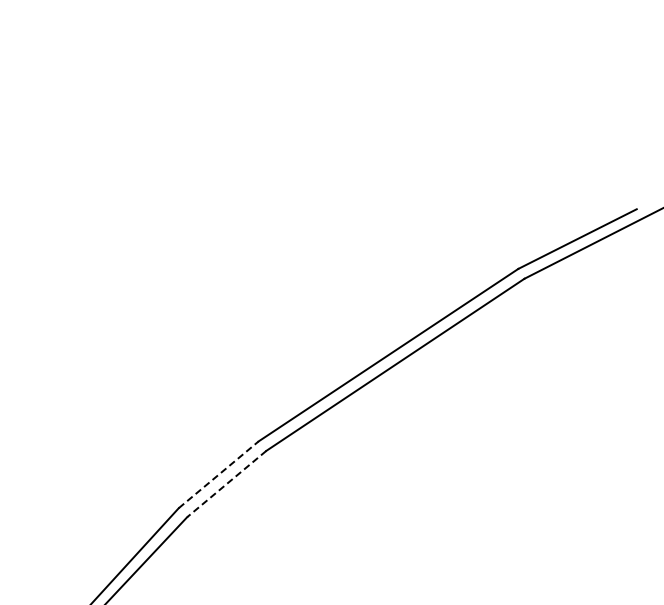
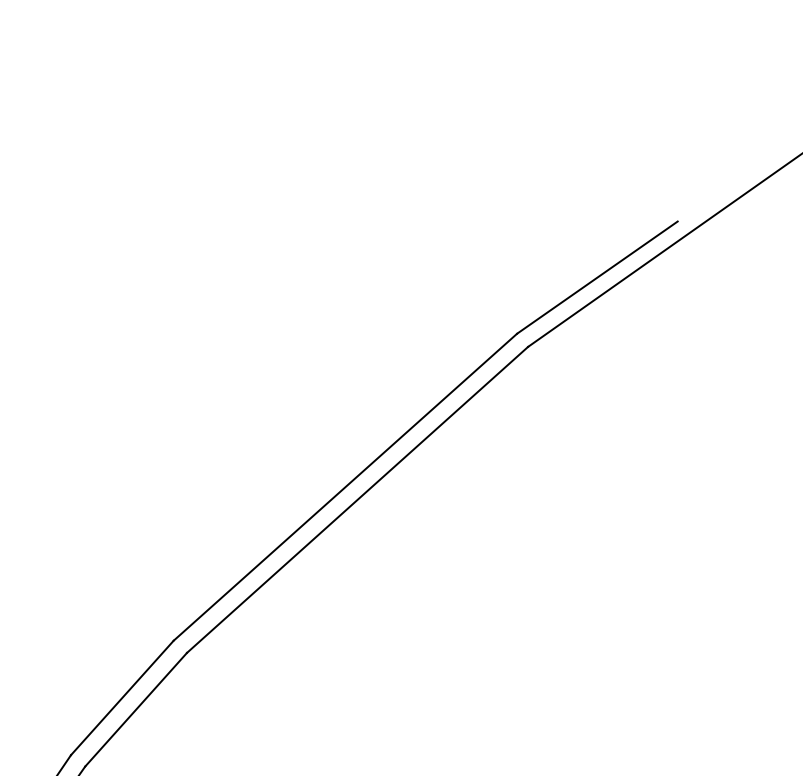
line: (219, 474) -> (123, 697), dashed -> solid
line: (226, 484) -> (135, 710), dashed -> solid

